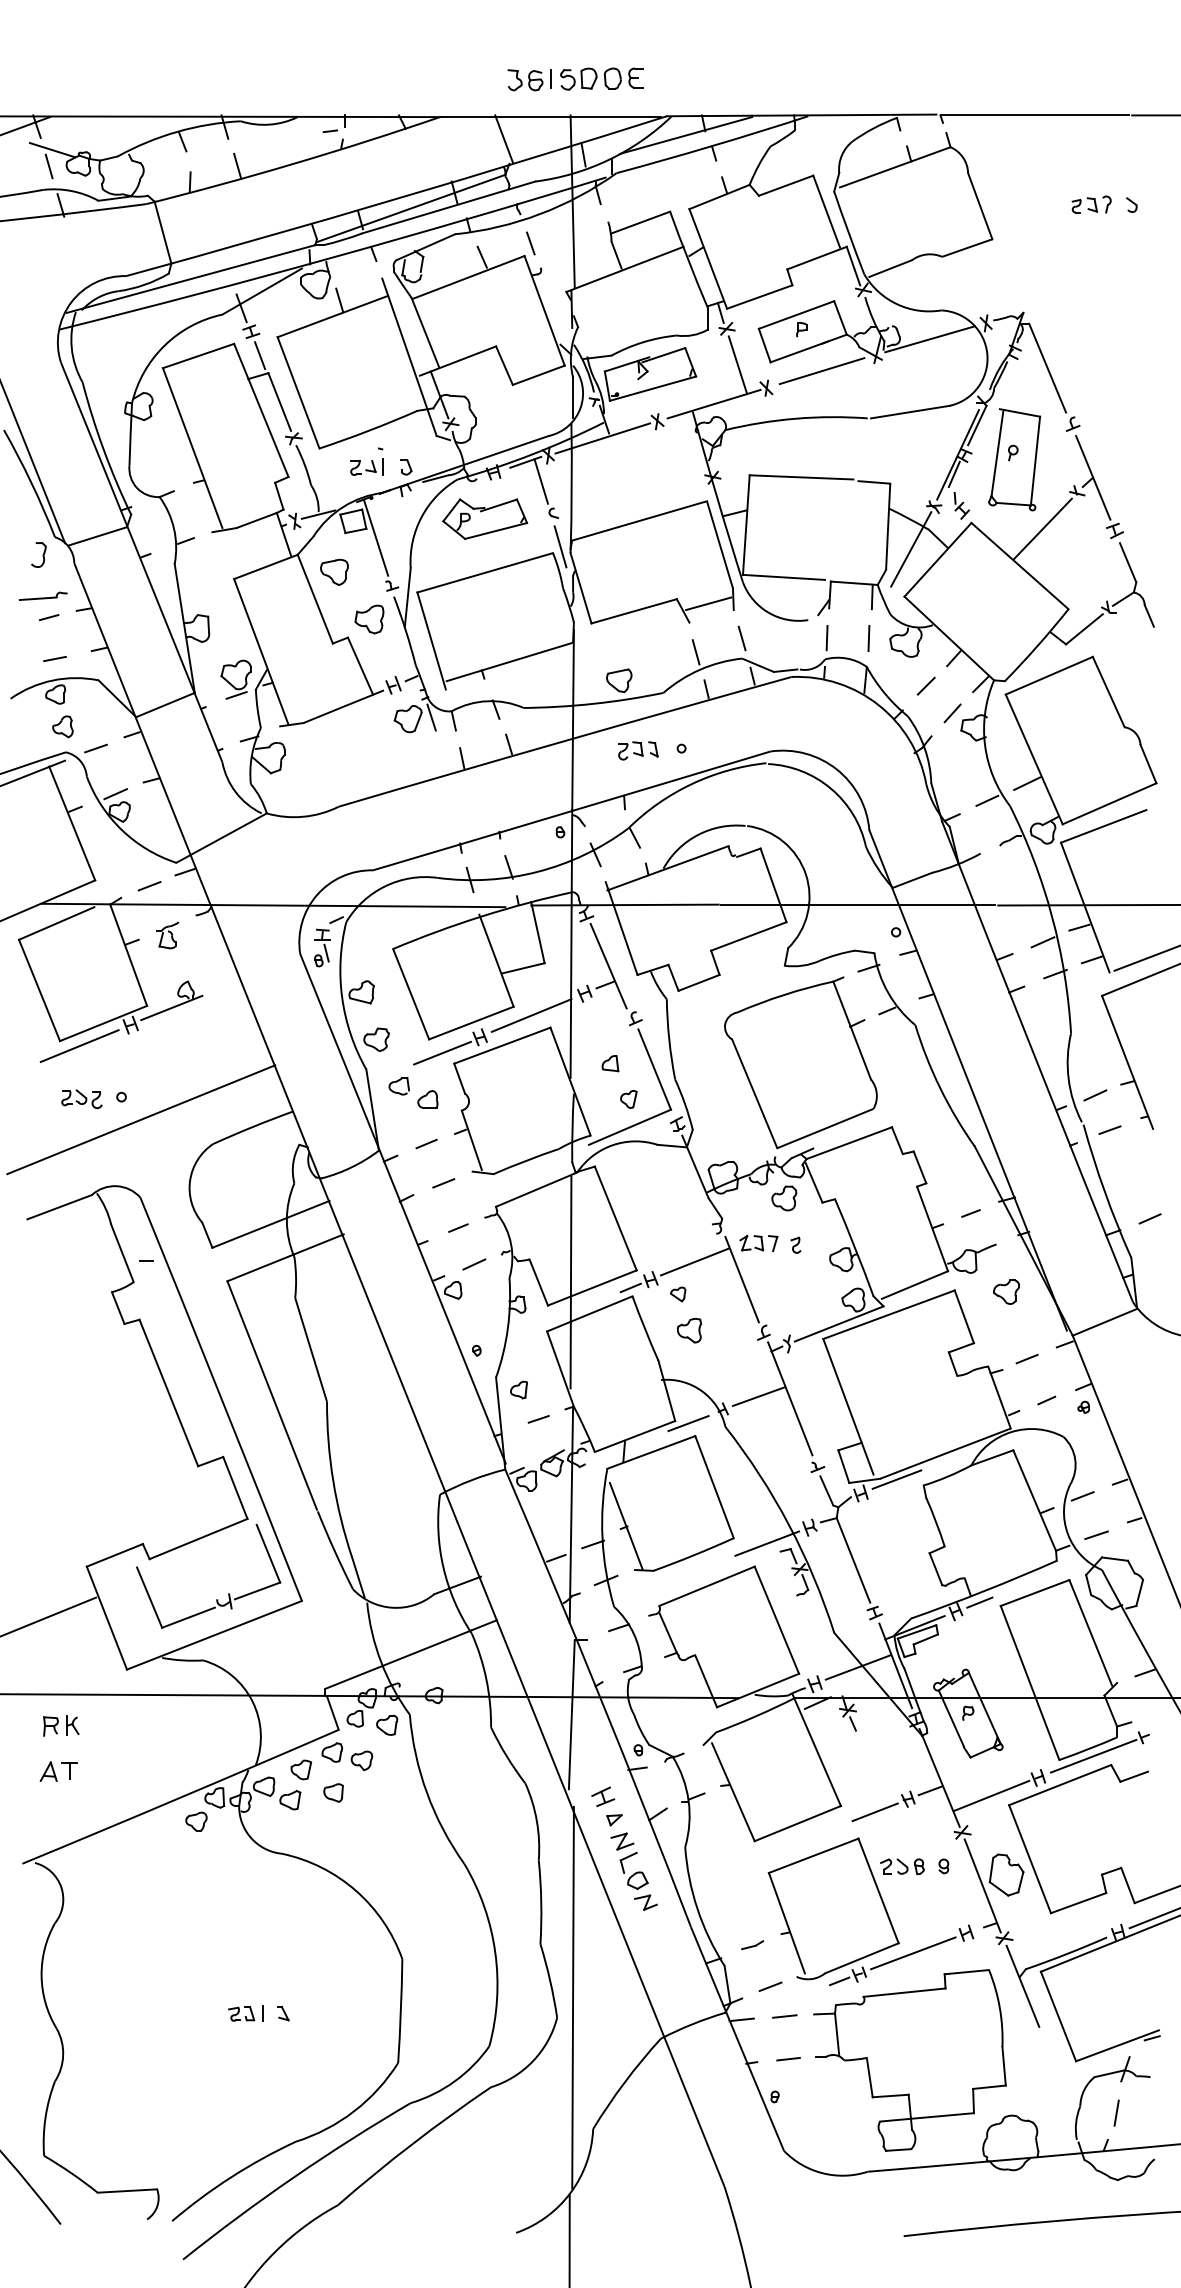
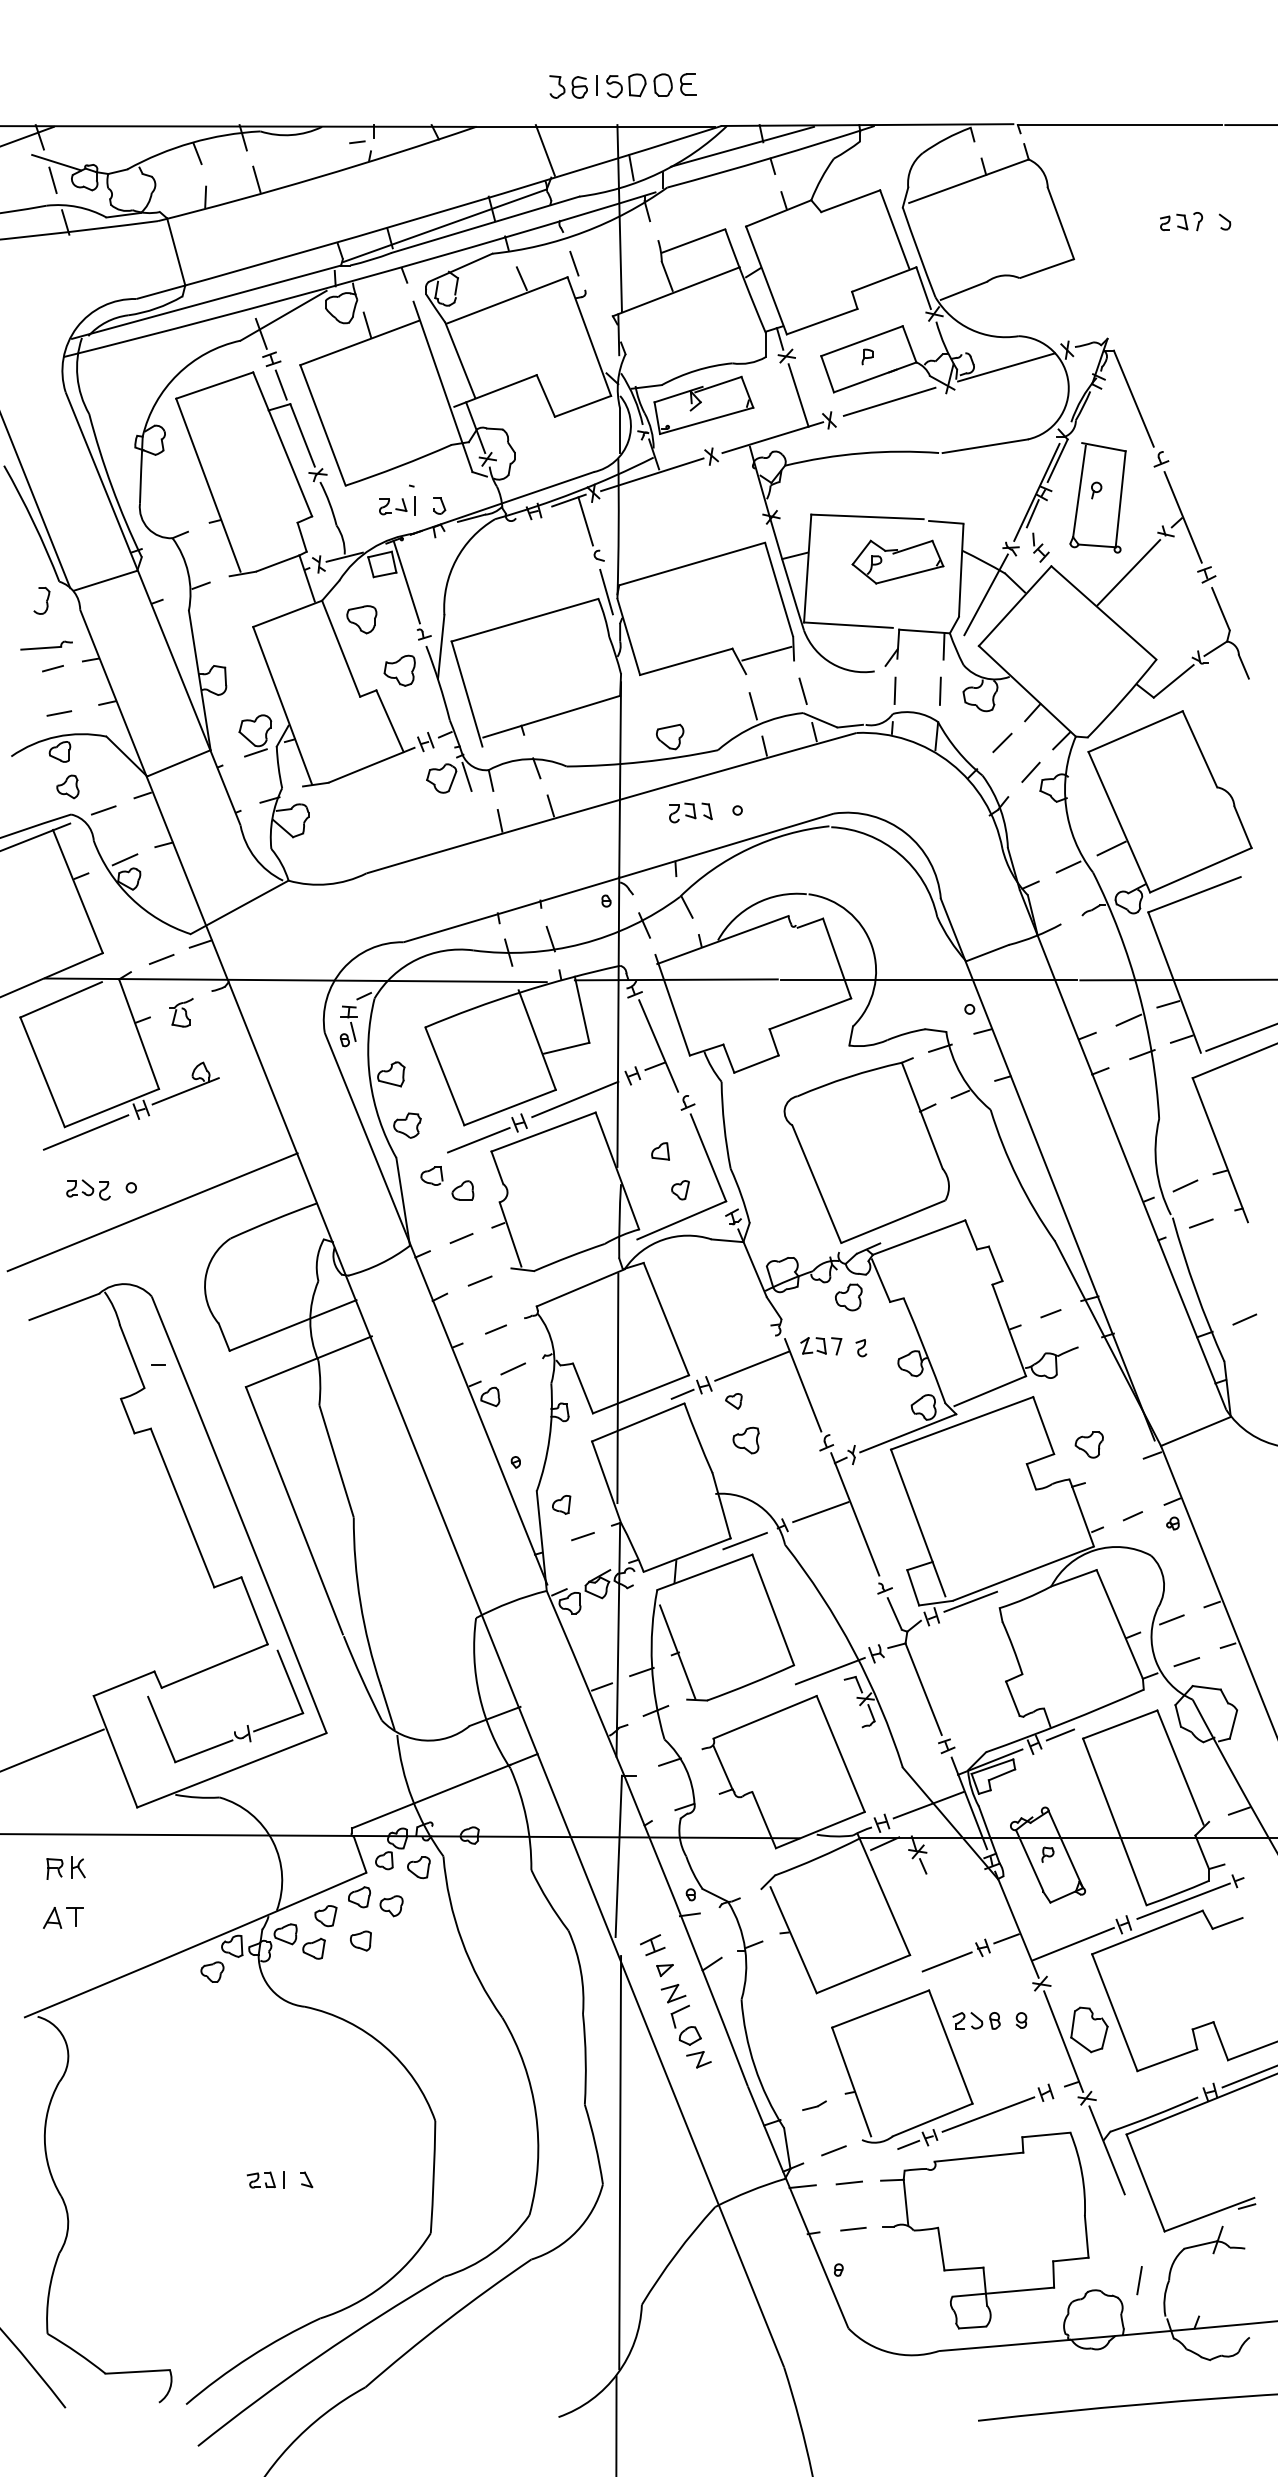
part: (484, 518) -> (897, 561), moved
part: (1005, 1291) -> (1088, 1444), moved
line: (1026, 1358) -> (1111, 1470), removed
line: (1116, 2113) -> (1139, 2280), moved

